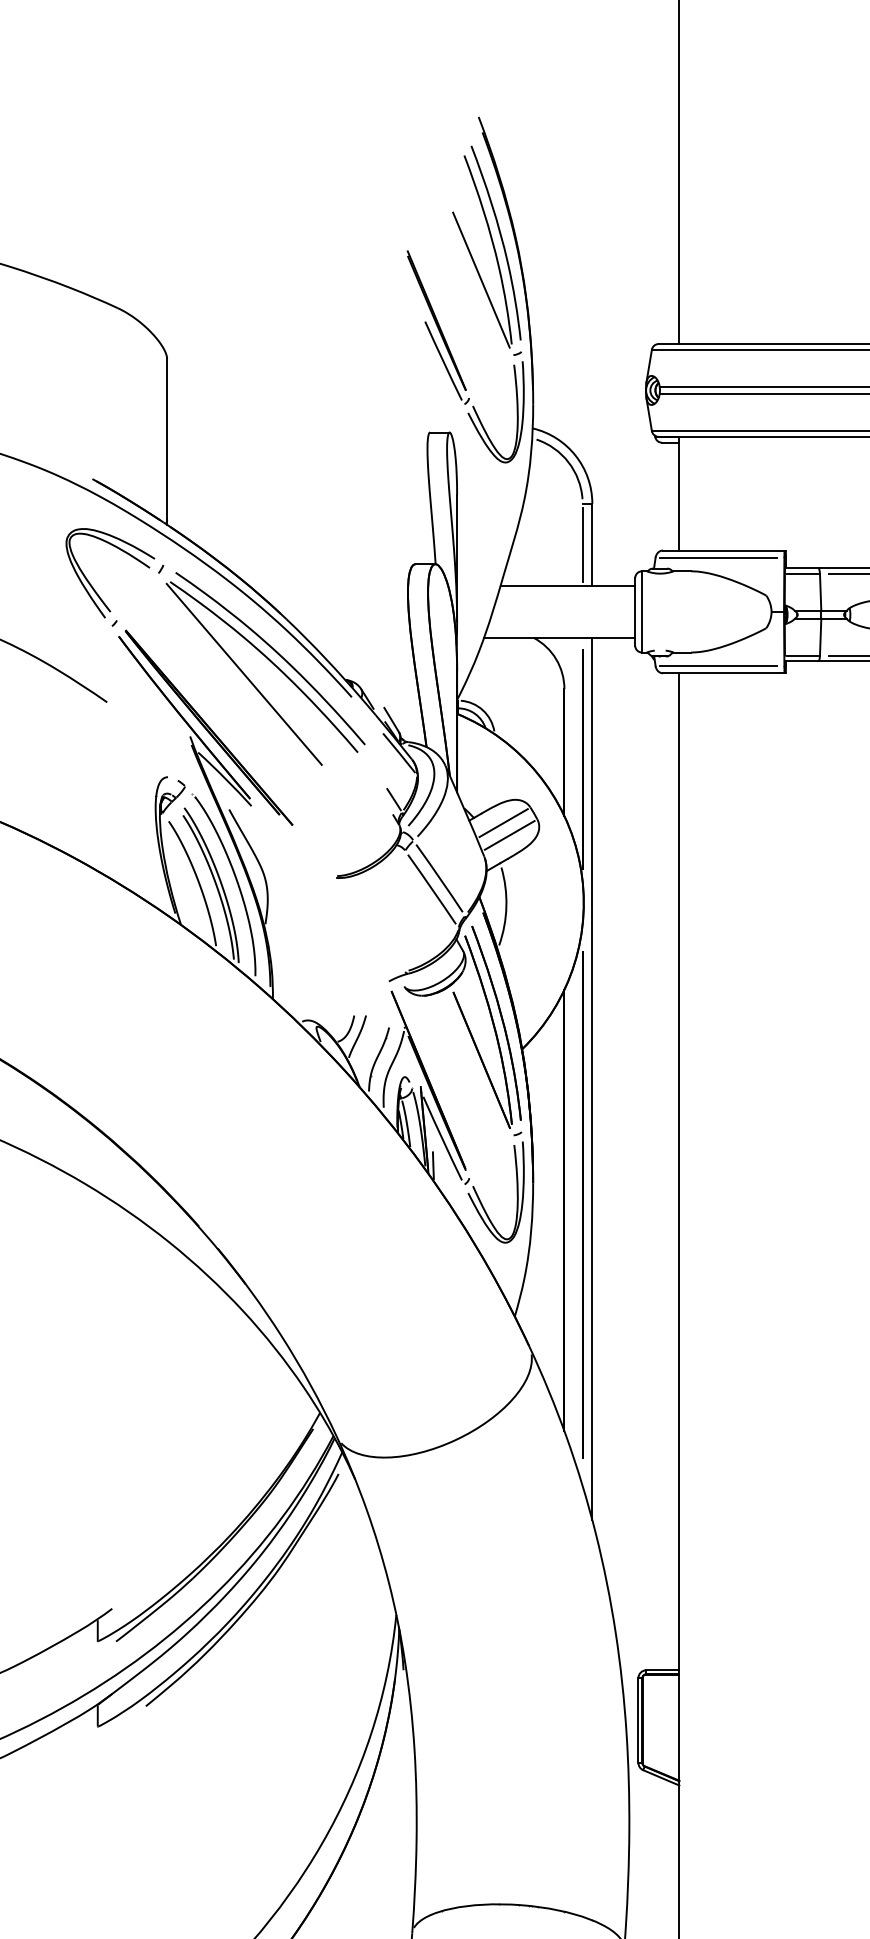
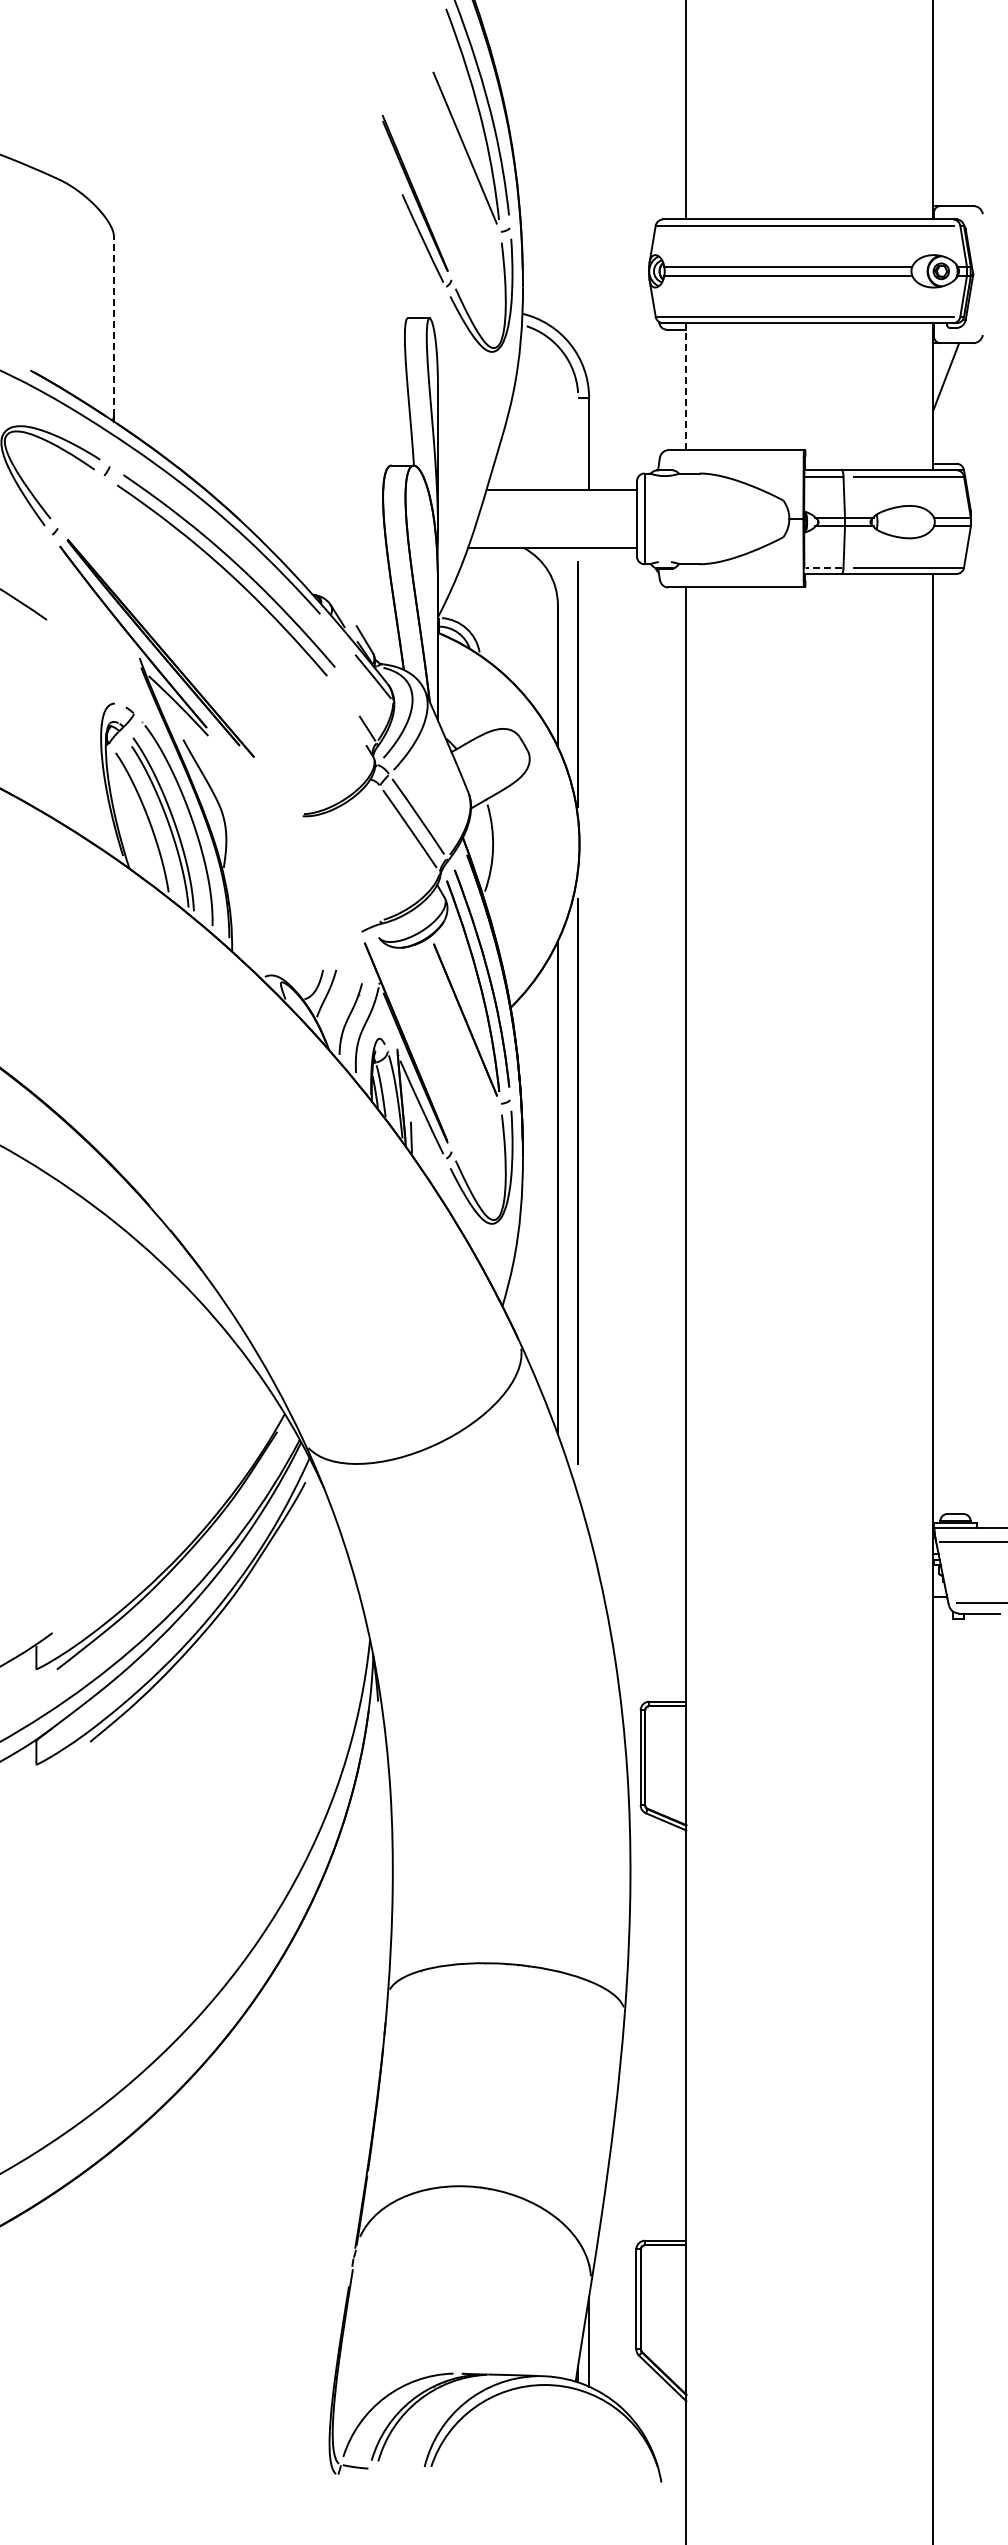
line: (166, 439) -> (113, 326), solid -> dashed
line: (679, 493) -> (686, 386), solid -> dashed
line: (582, 544) -> (578, 443), removed
line: (717, 557) -> (729, 458), removed
line: (802, 655) -> (823, 567), solid -> dashed
line: (717, 666) -> (729, 579), removed
line: (243, 674) -> (199, 588), removed
line: (504, 822) -> (490, 754), removed
line: (509, 835) -> (496, 768), removed
line: (592, 1078) -> (589, 1040), removed

